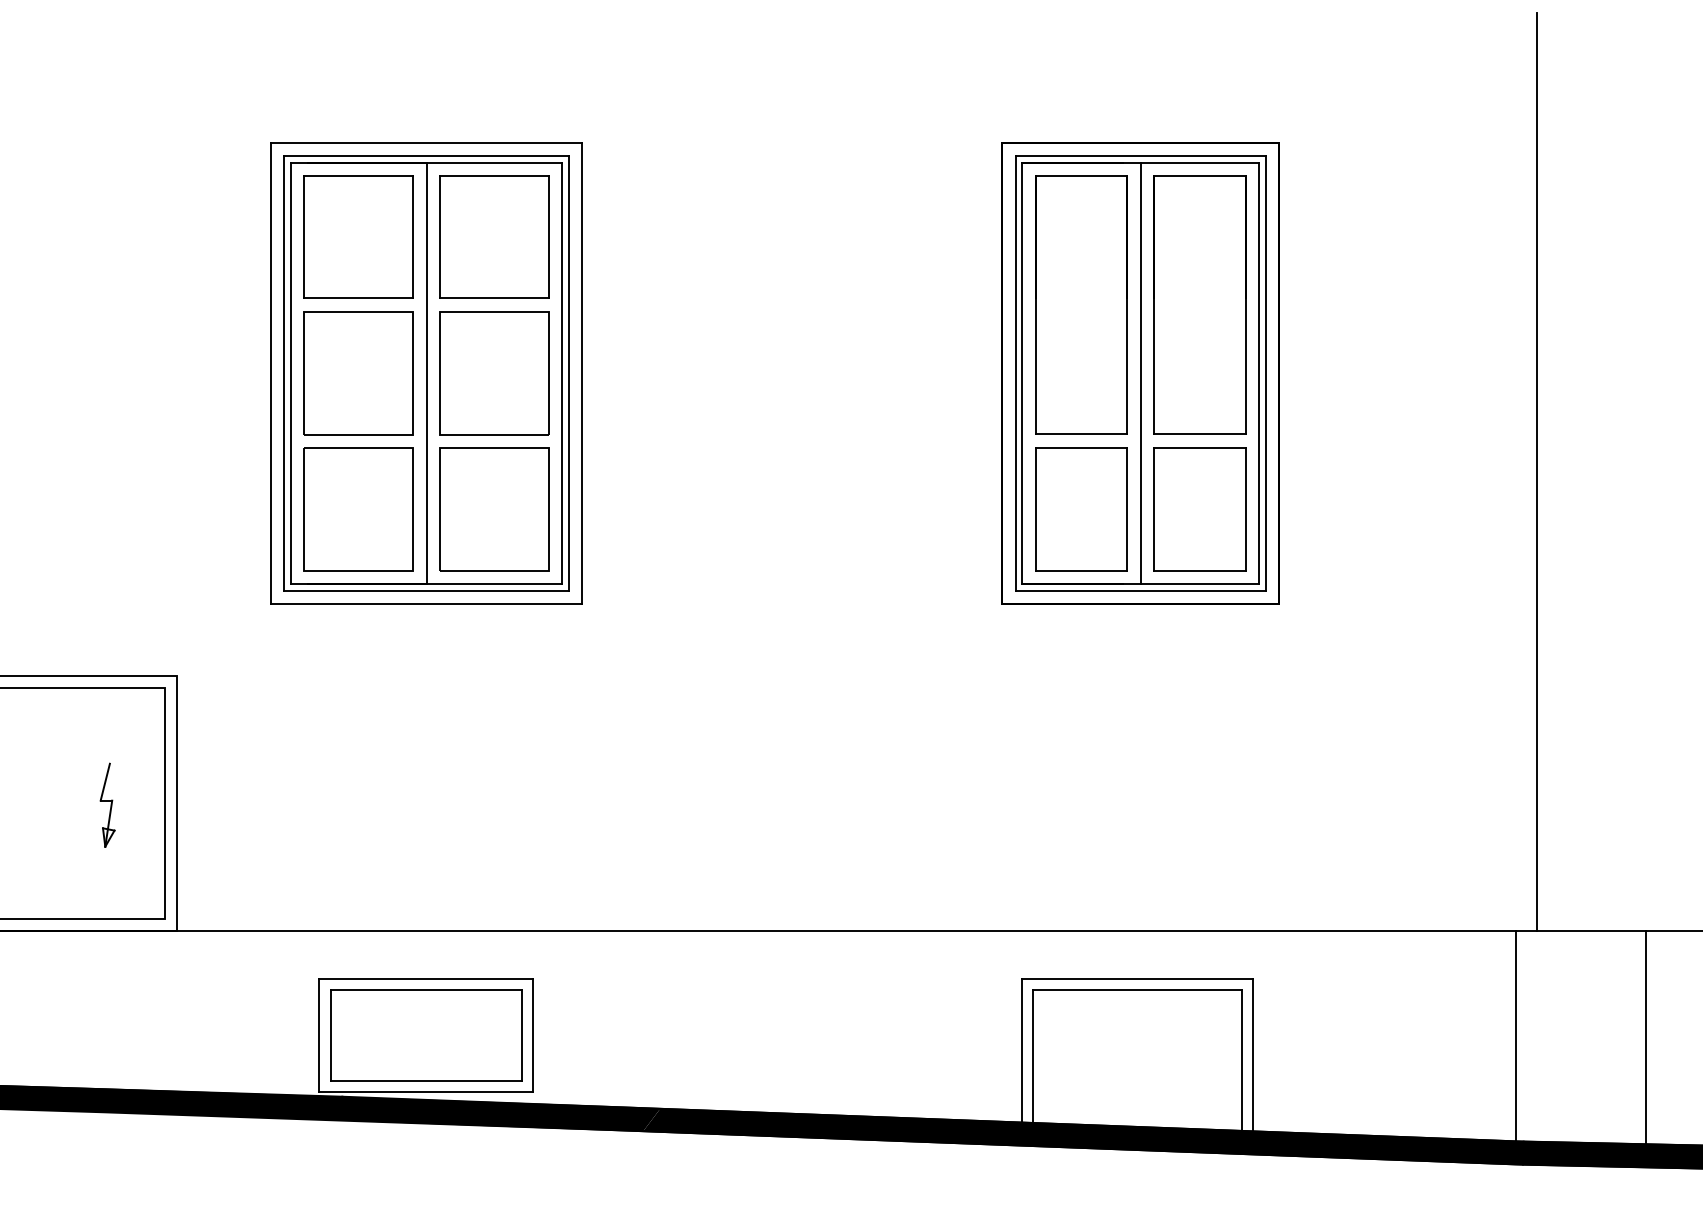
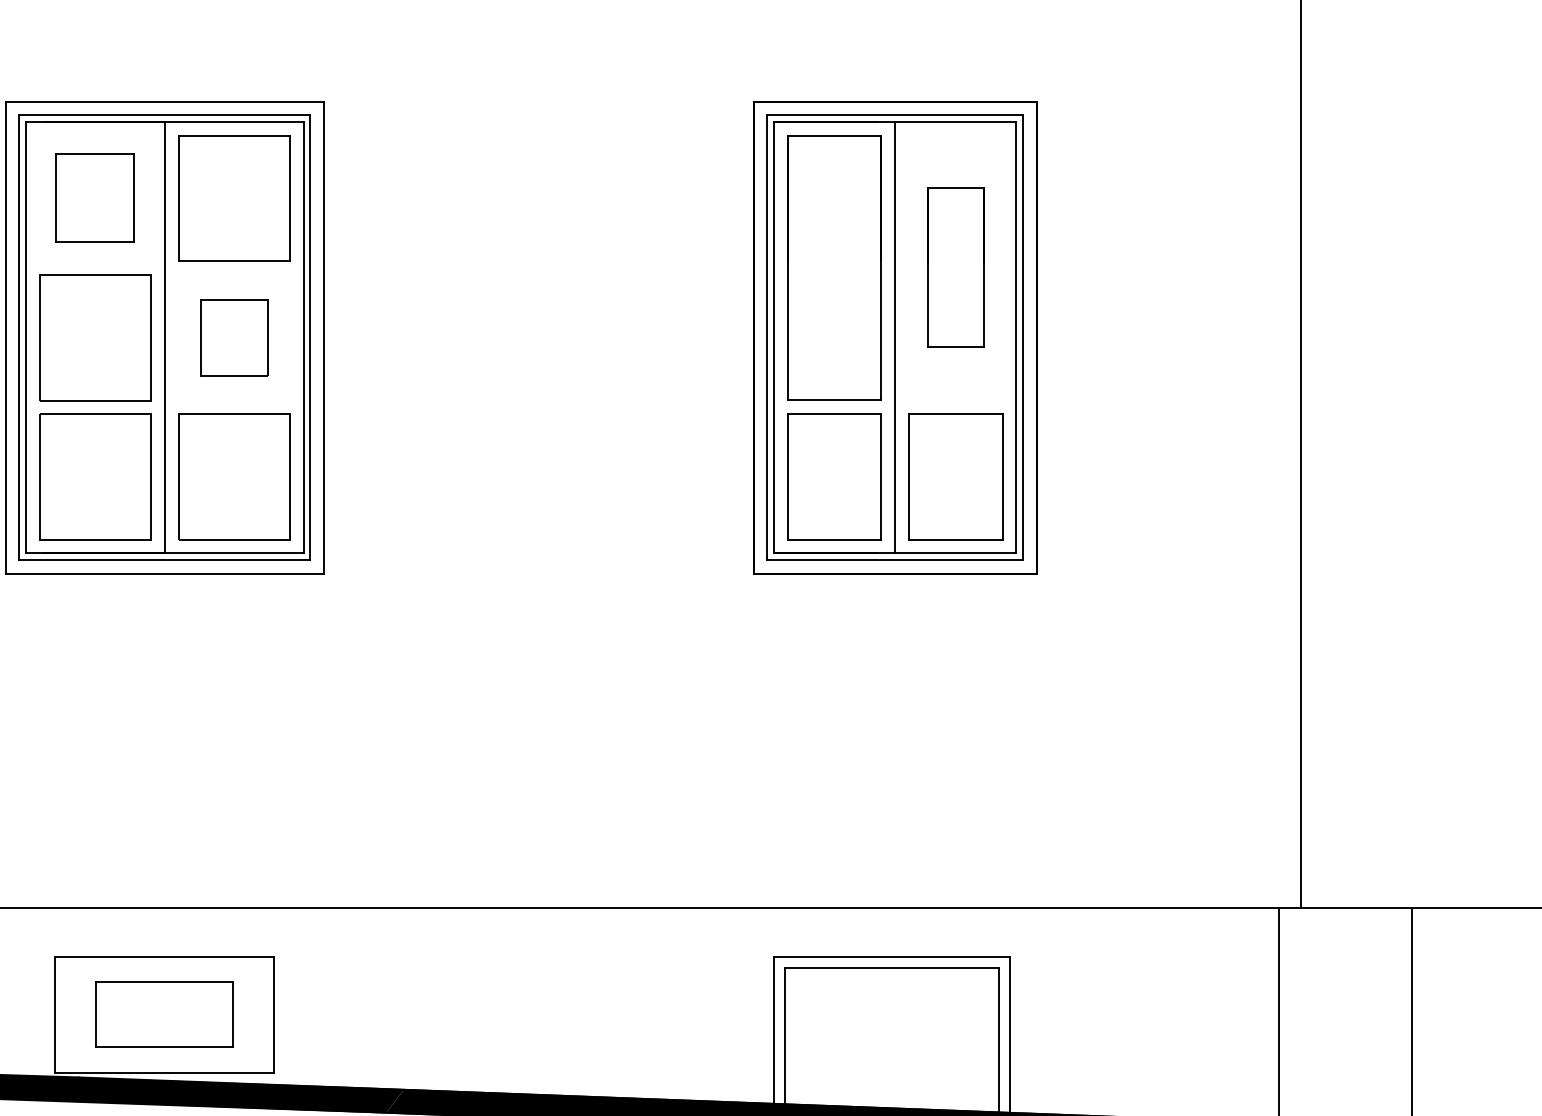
part: (358, 236) -> (95, 197), size x0.7
part: (1199, 304) -> (955, 267), size x0.6
part: (494, 373) -> (234, 337), size x0.6
part: (426, 1035) -> (164, 1014), size x0.7

